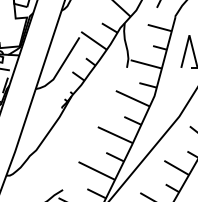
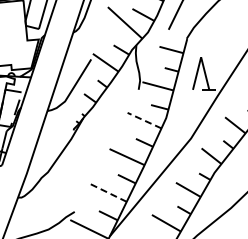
line: (132, 98) -> (144, 120), solid -> dashed
line: (96, 170) -> (108, 192), solid -> dashed

